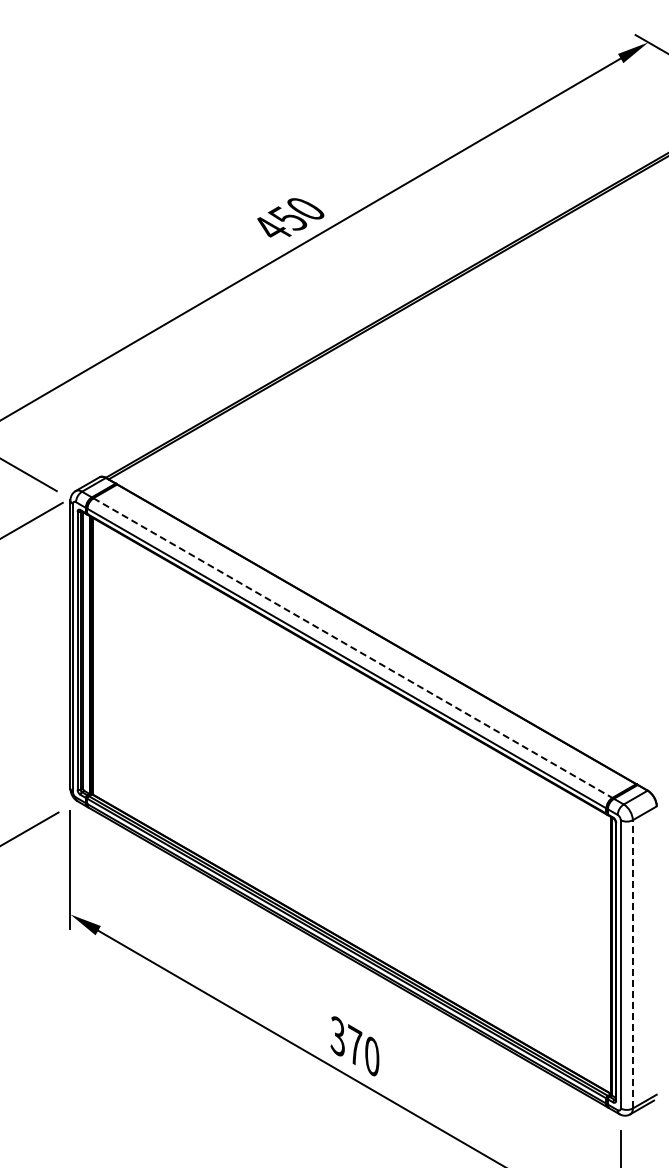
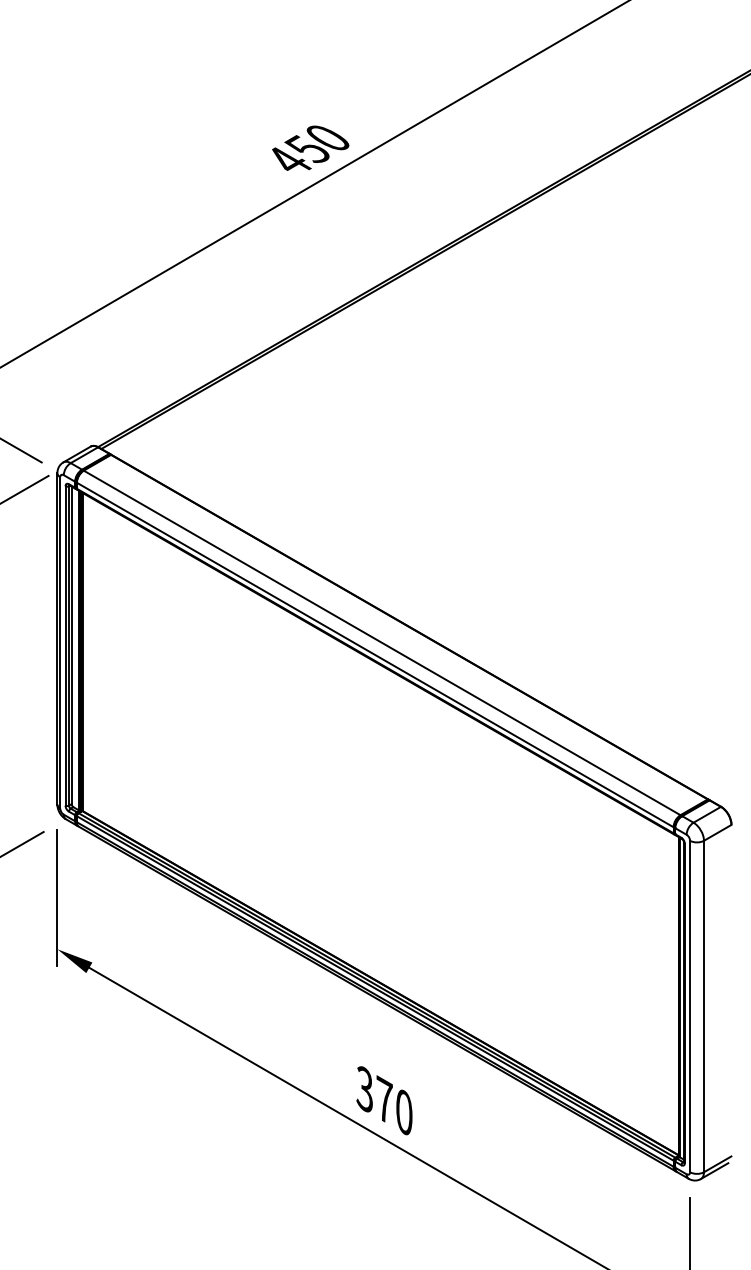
line: (352, 648) -> (381, 643), dashed -> solid
line: (632, 963) -> (703, 1005), dashed -> solid

